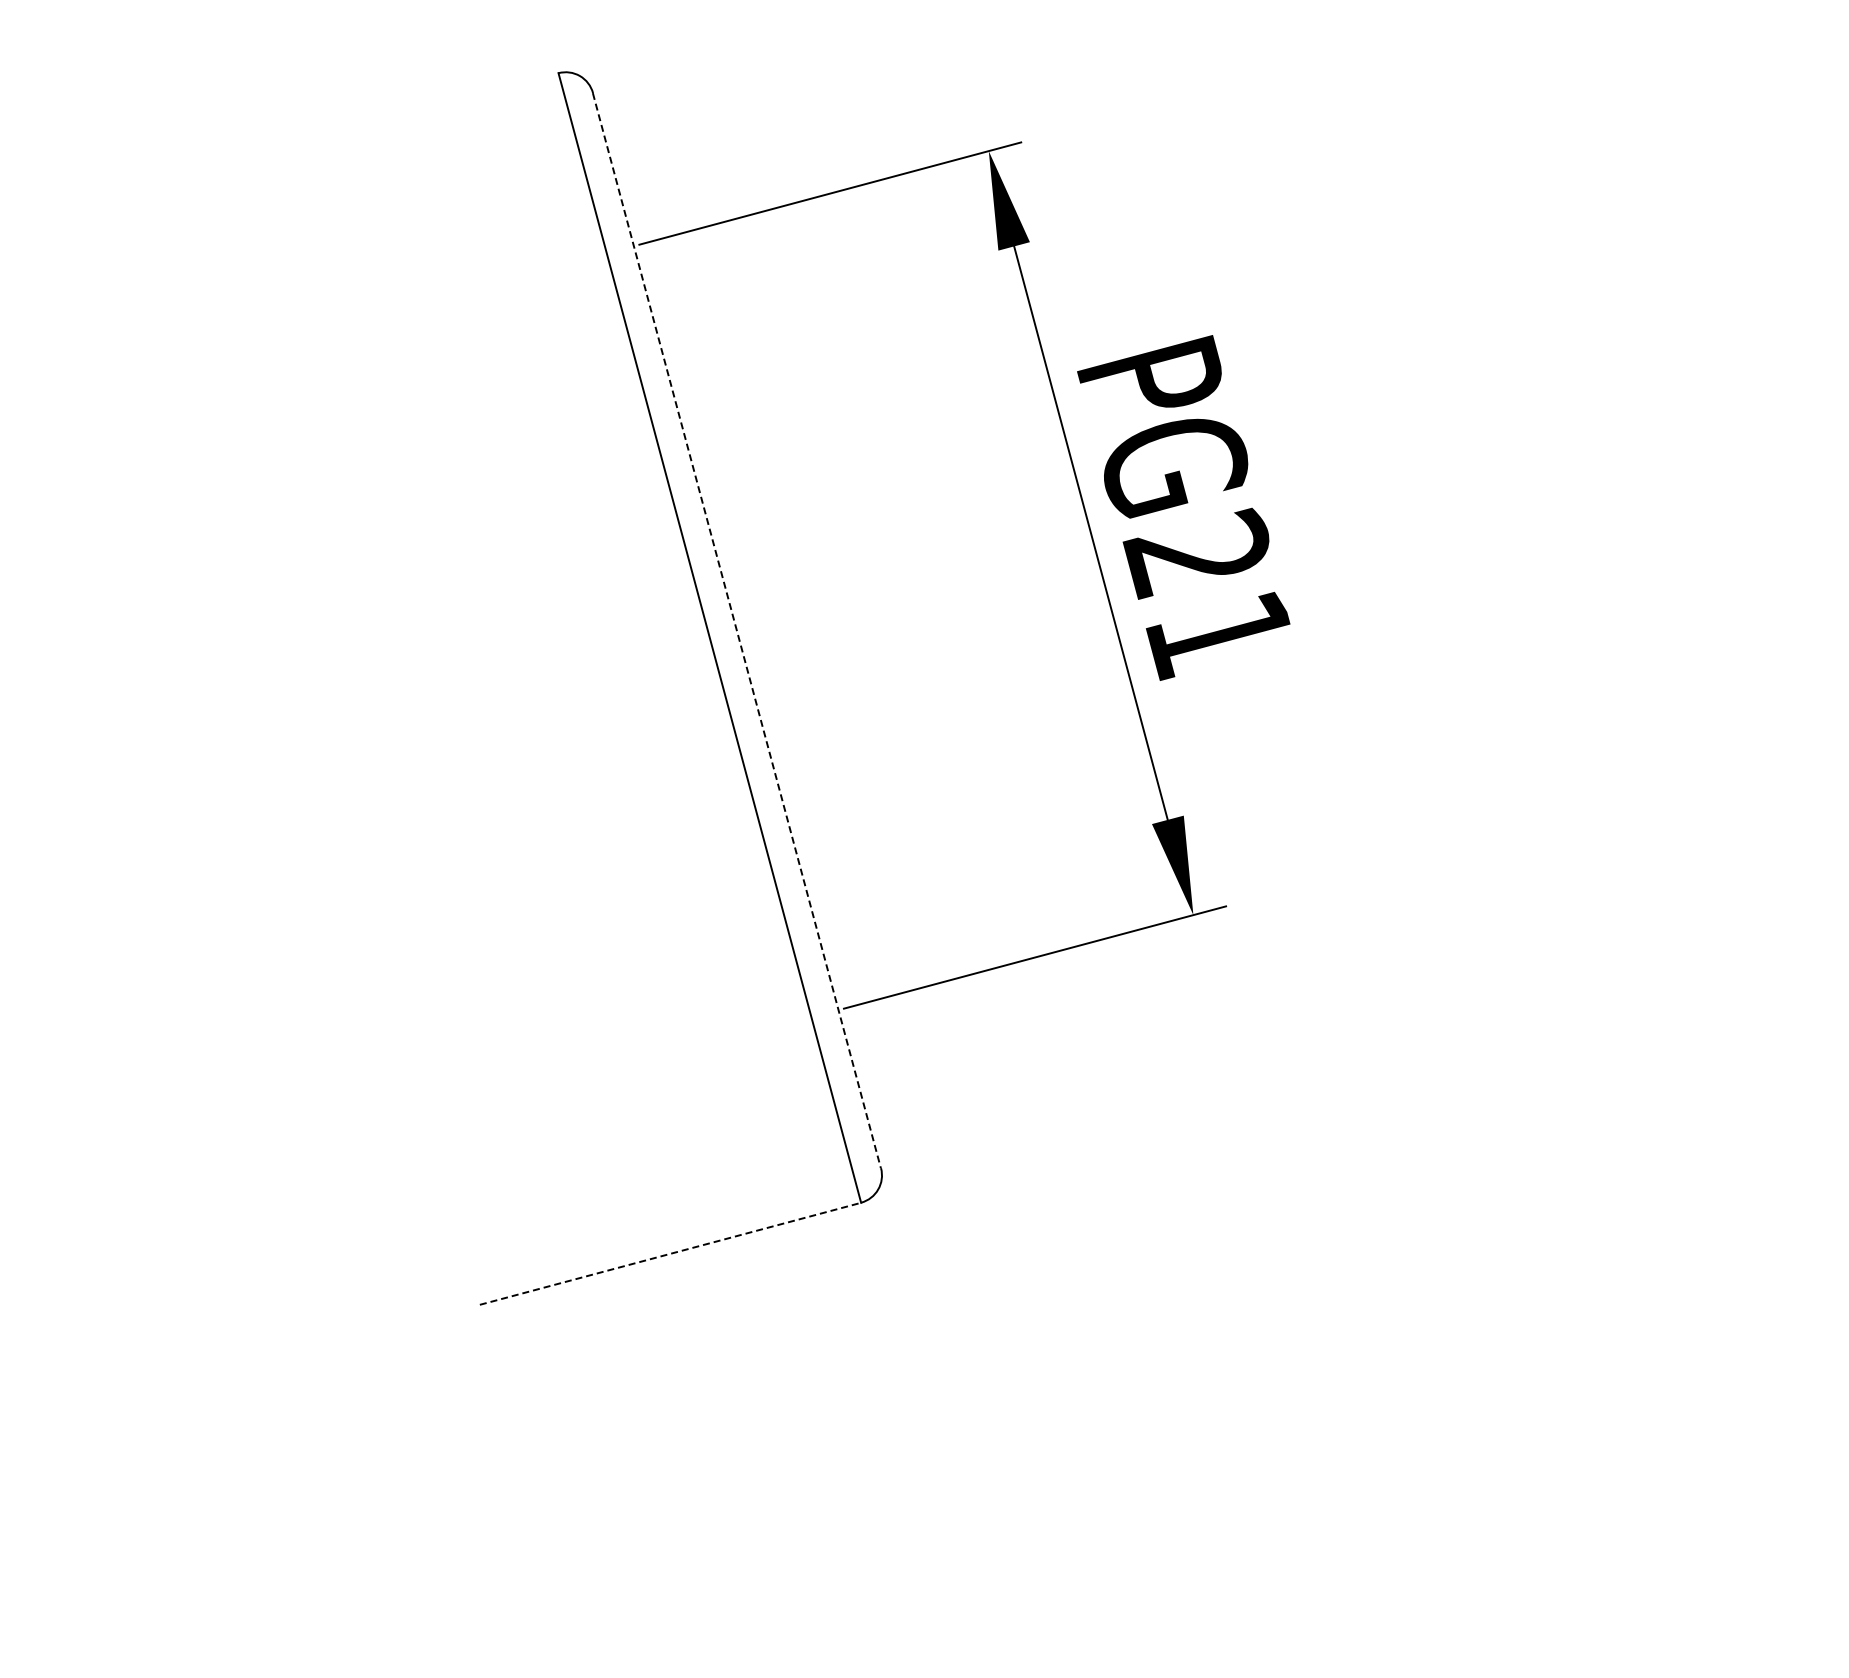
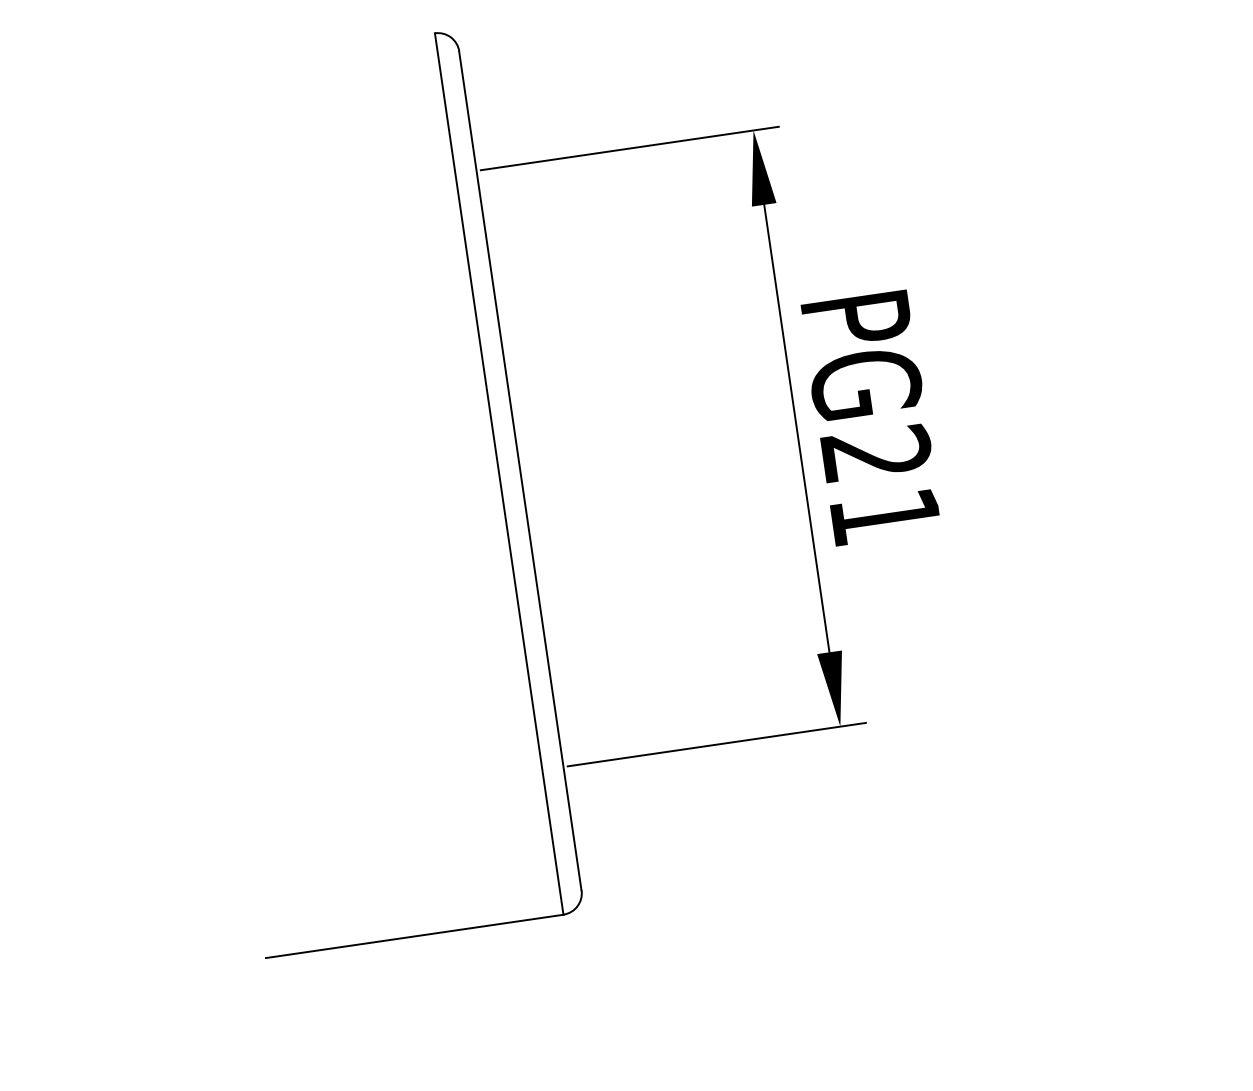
line: (737, 631) -> (520, 471), dashed -> solid
line: (671, 1253) -> (415, 936), dashed -> solid

